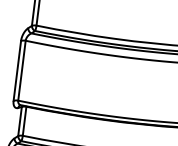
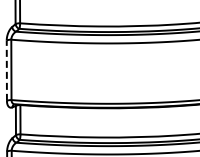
line: (17, 70) -> (6, 70), solid -> dashed

